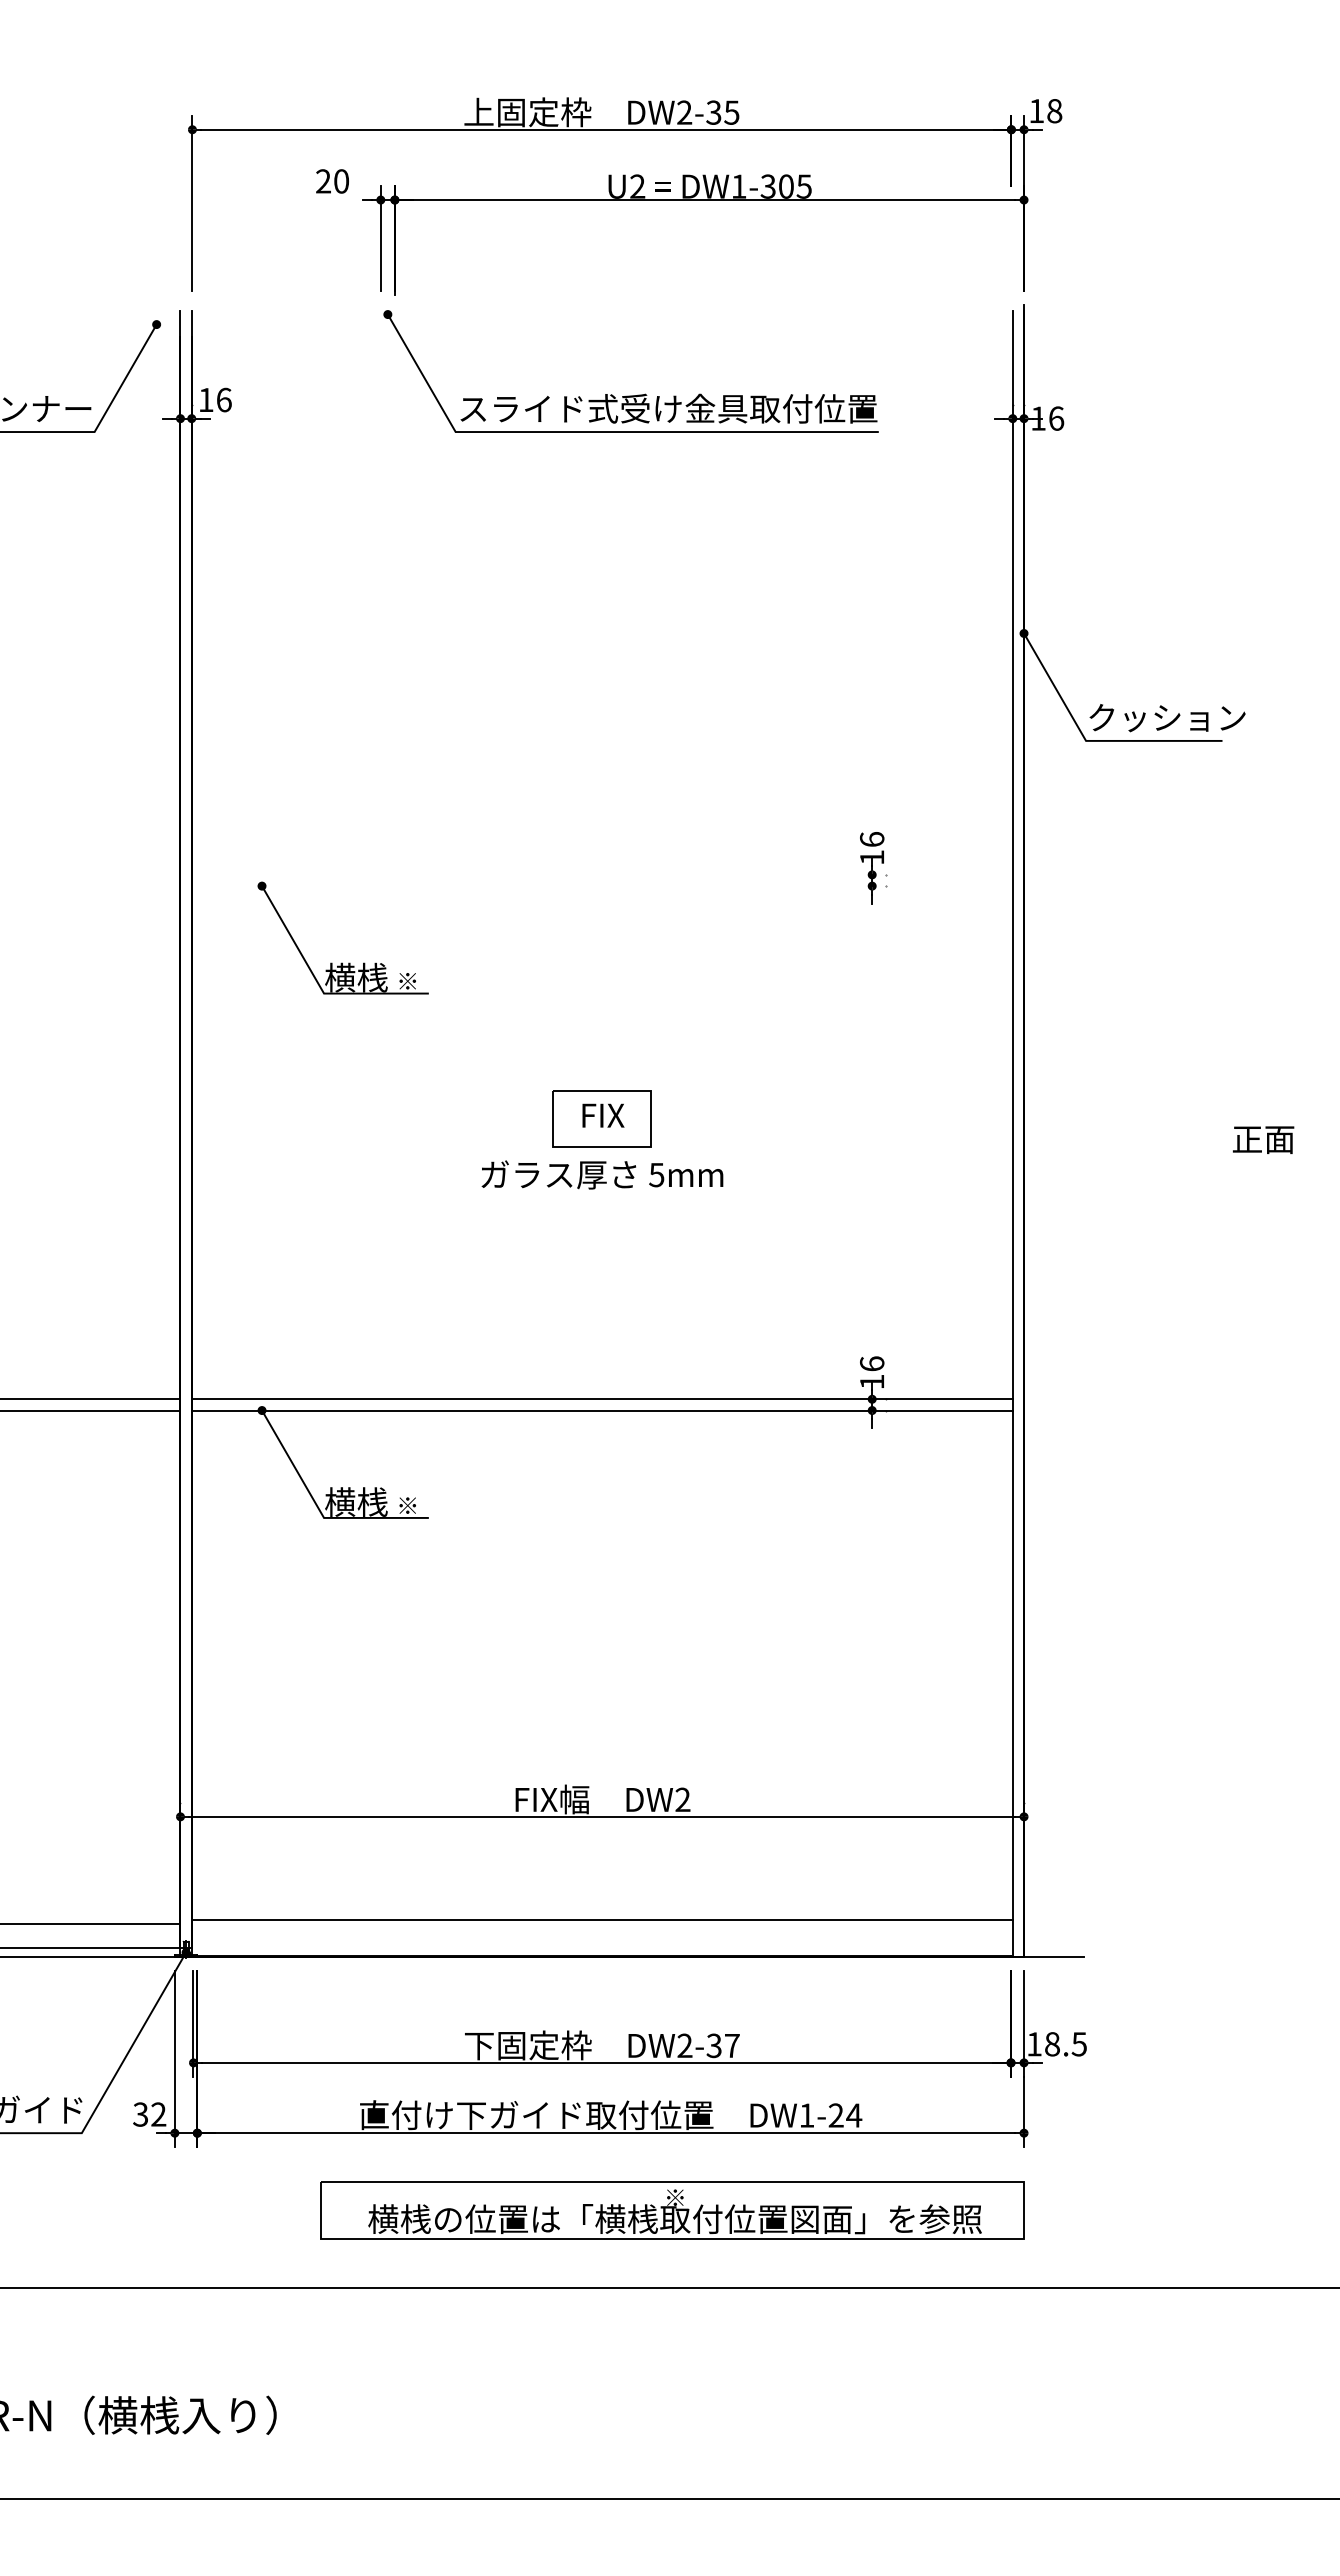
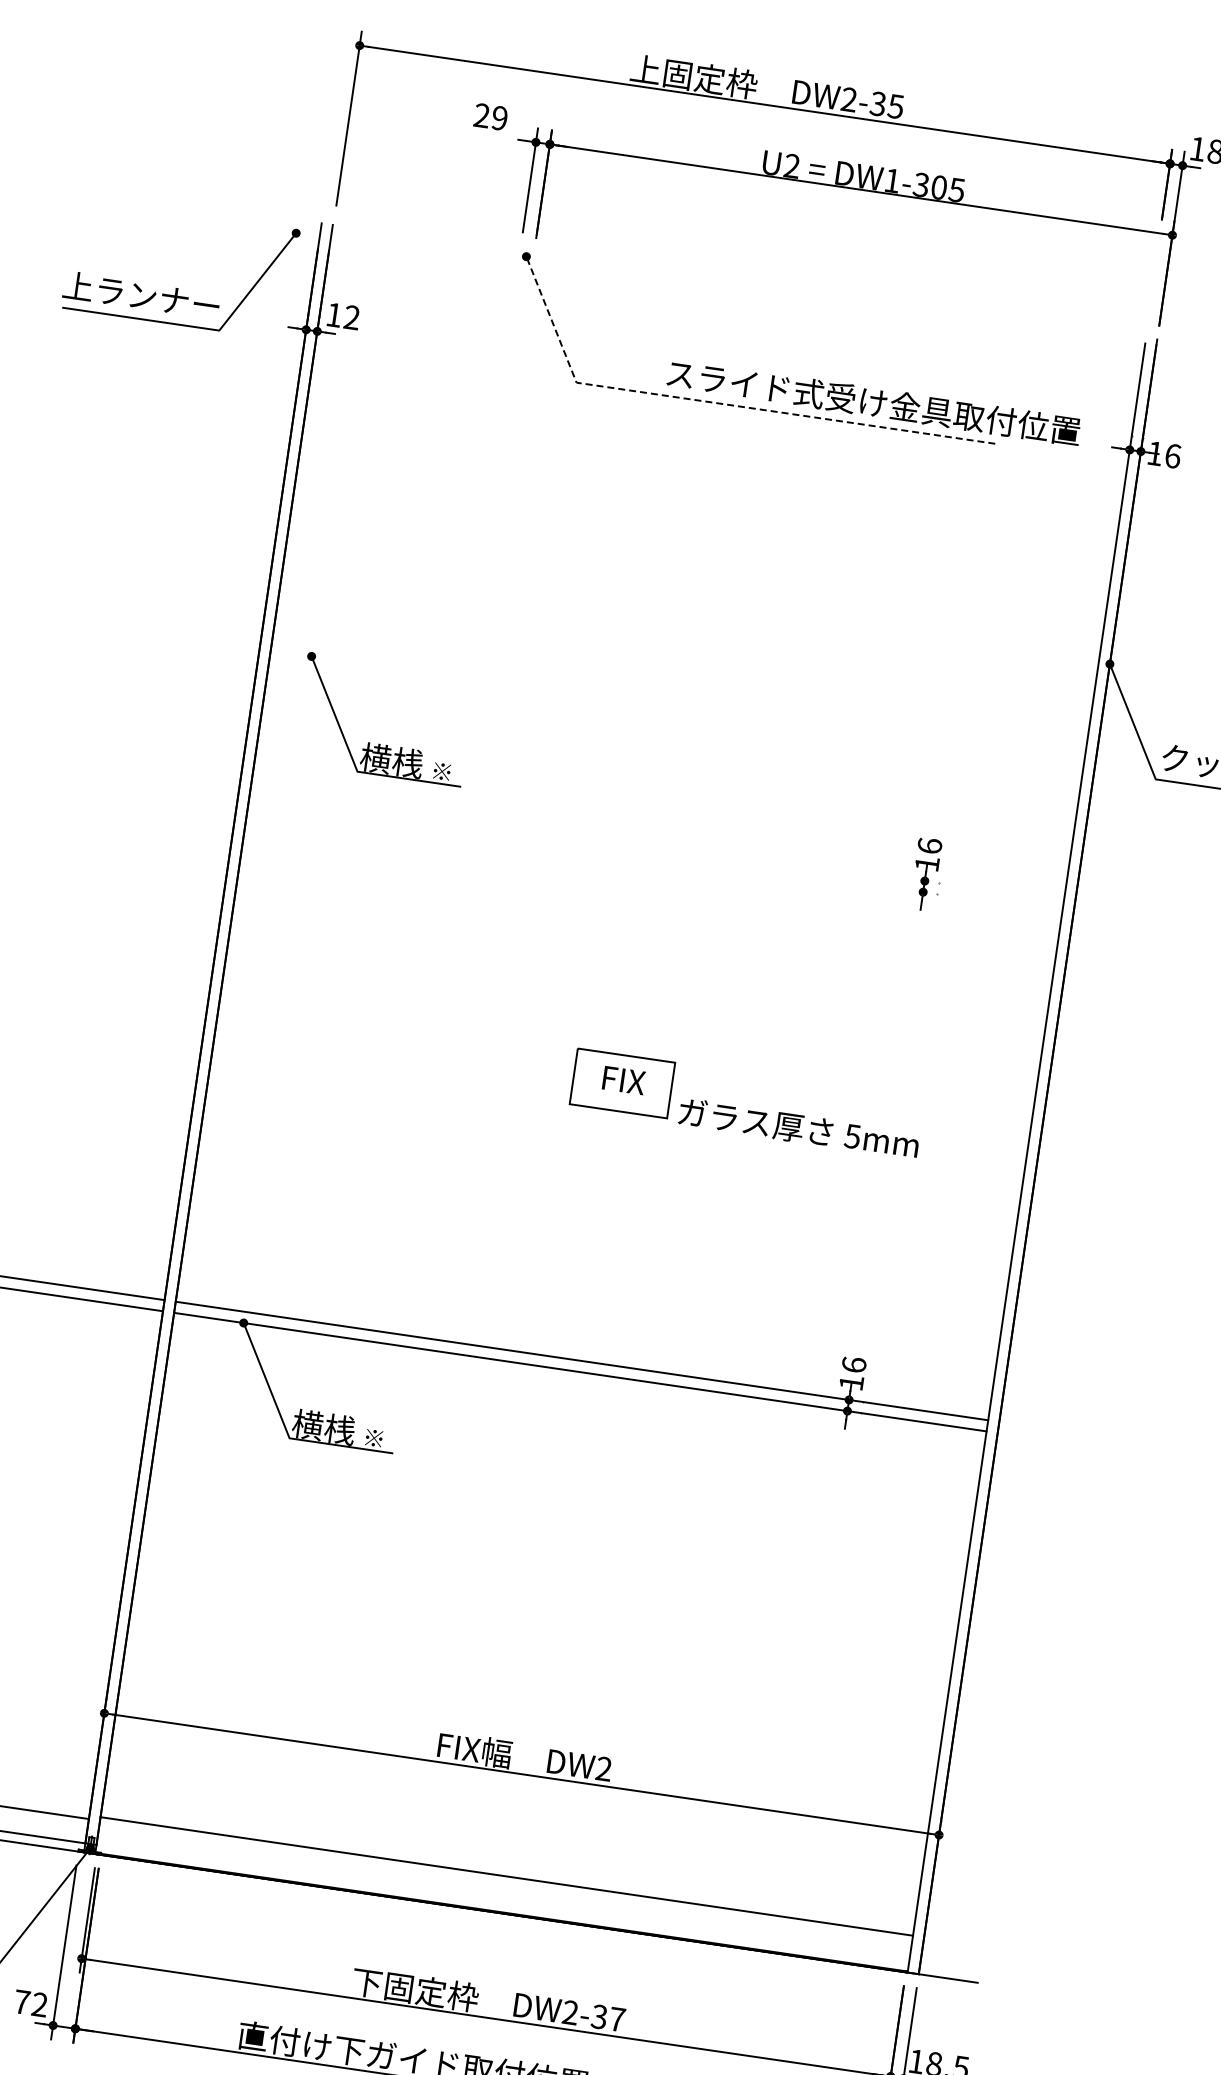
text: (341, 181) -> (499, 118), 20 -> 29
text: (223, 399) -> (351, 317), 16 -> 12
text: (668, 408) -> (873, 402), moved
line: (598, 432) -> (717, 403), solid -> dashed
part: (342, 962) -> (380, 743), moved
text: (602, 1174) -> (799, 1128), moved
text: (140, 2114) -> (21, 2002), 32 -> 72

